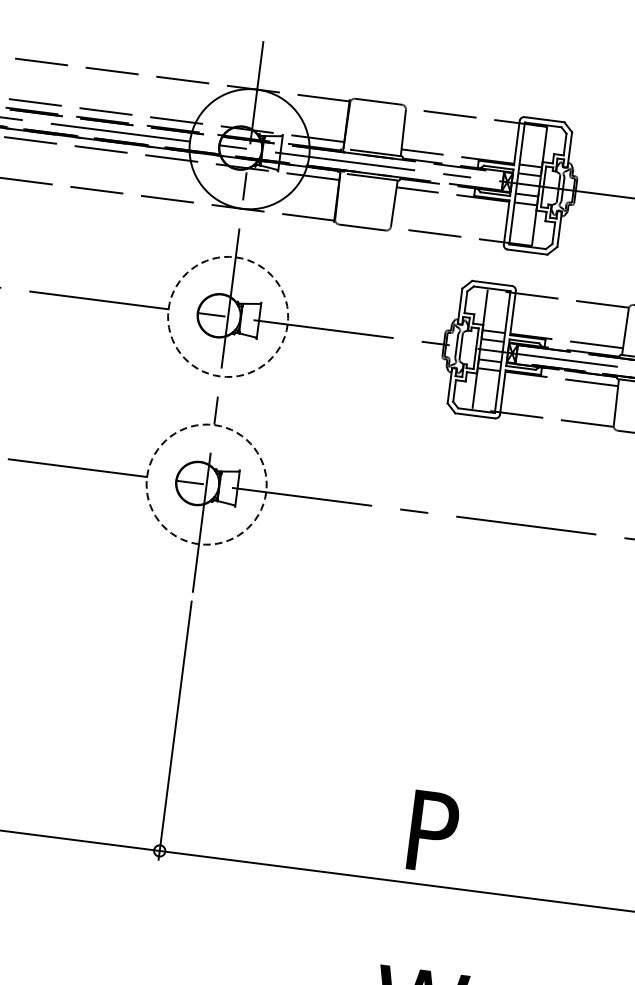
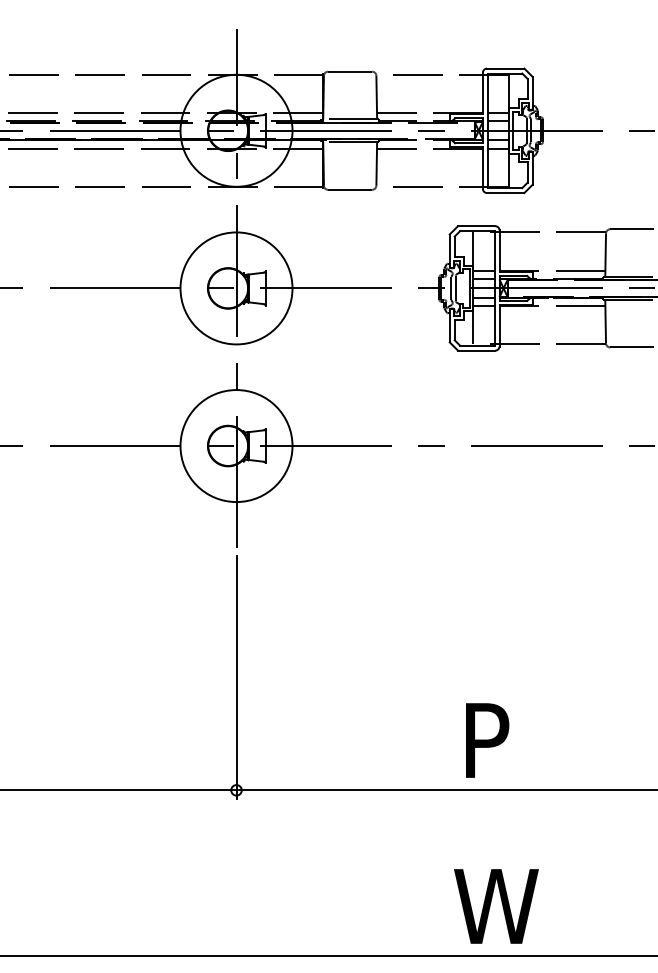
circle: (228, 317) -> (236, 288), dashed -> solid
circle: (206, 485) -> (236, 446), dashed -> solid

